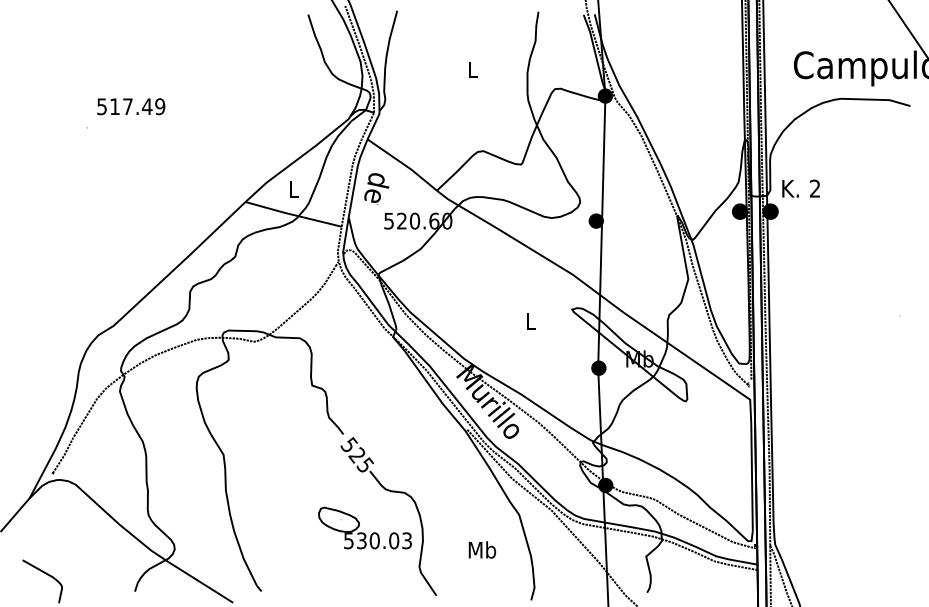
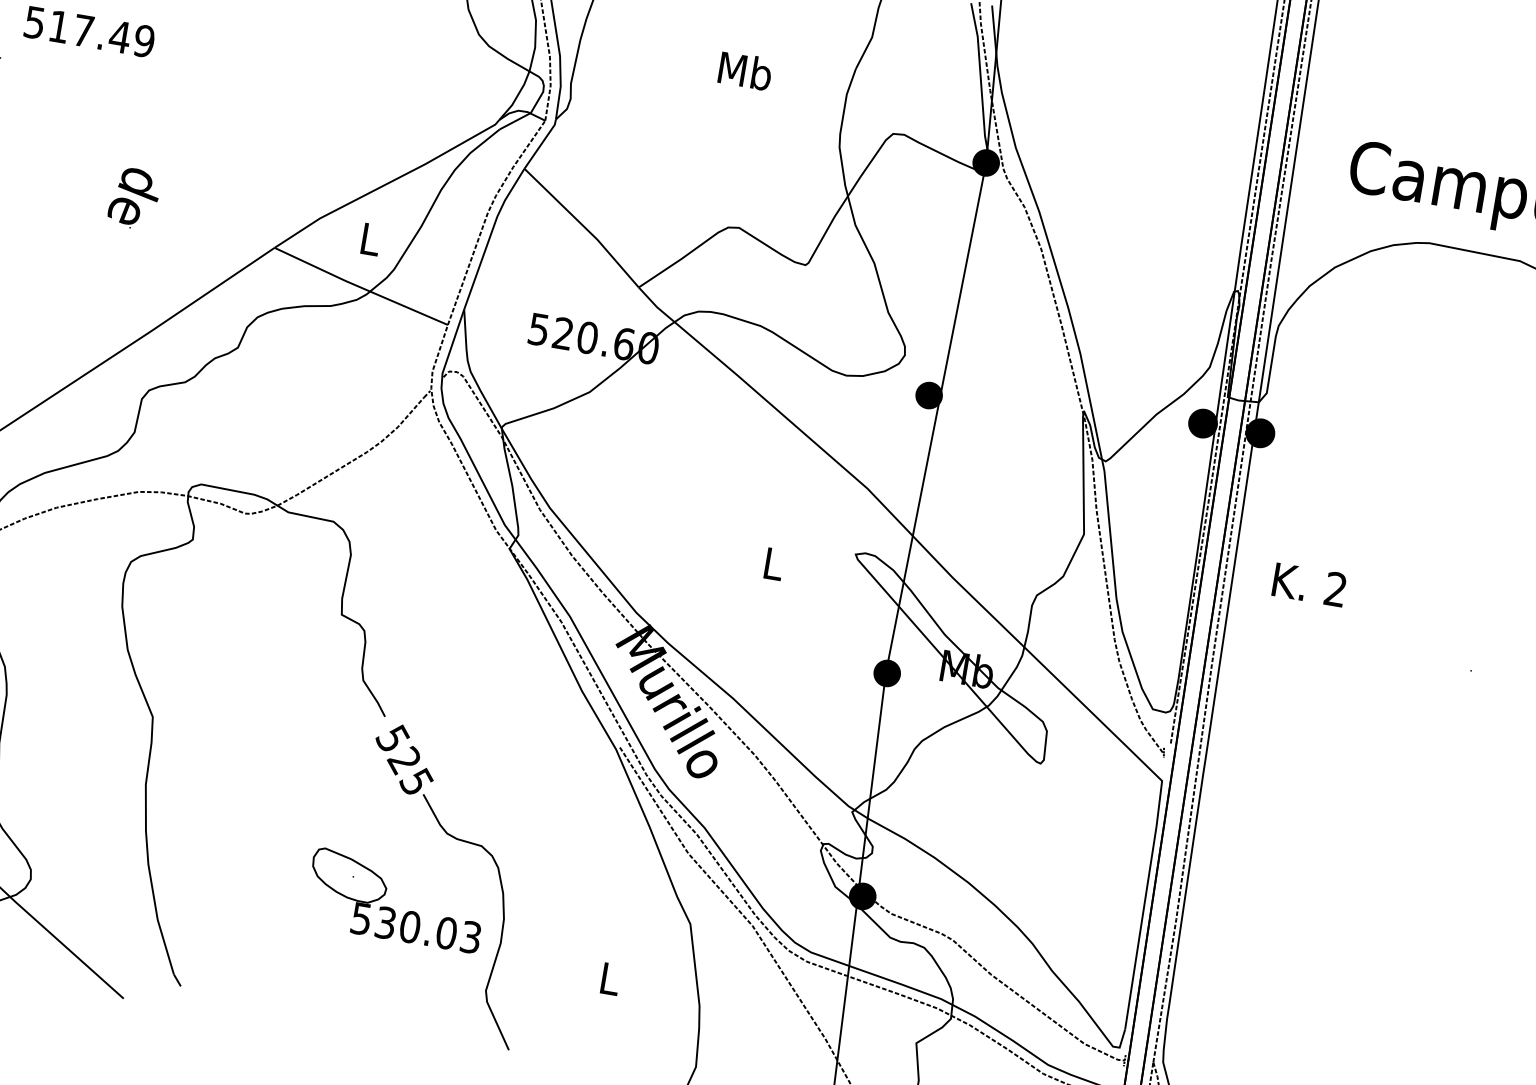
text: (472, 69) -> (744, 70), L -> Mb
text: (376, 188) -> (133, 197), moved
text: (800, 188) -> (1308, 584), moved
text: (482, 549) -> (610, 977), Mb -> L

